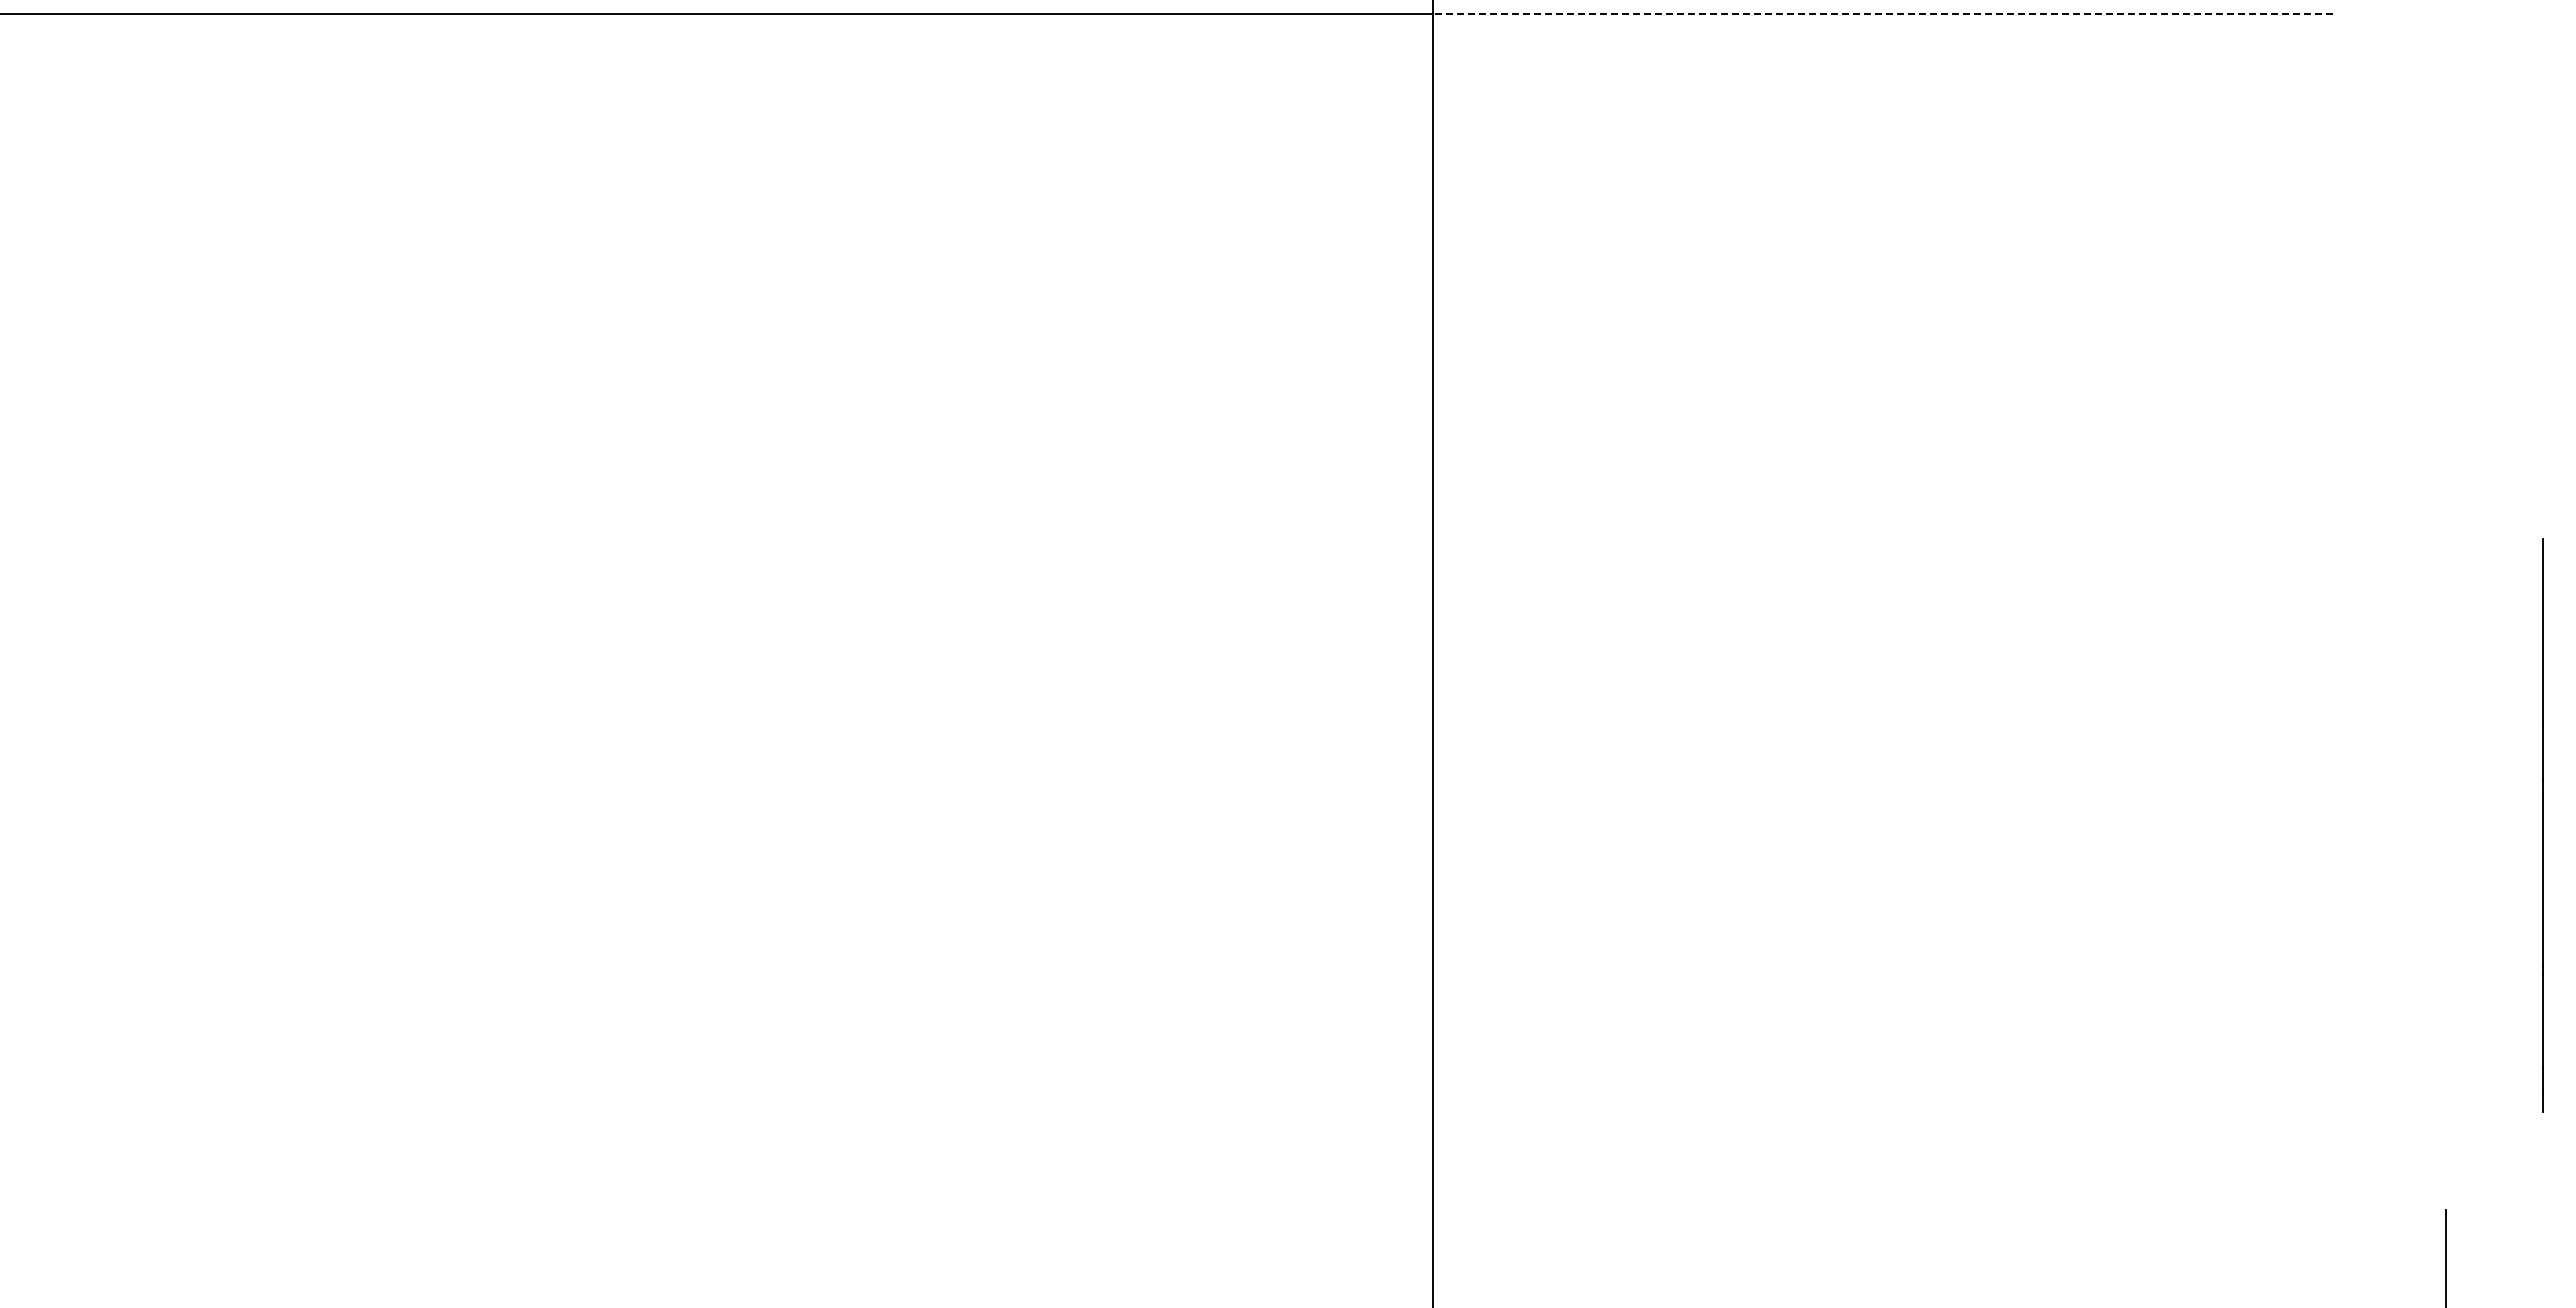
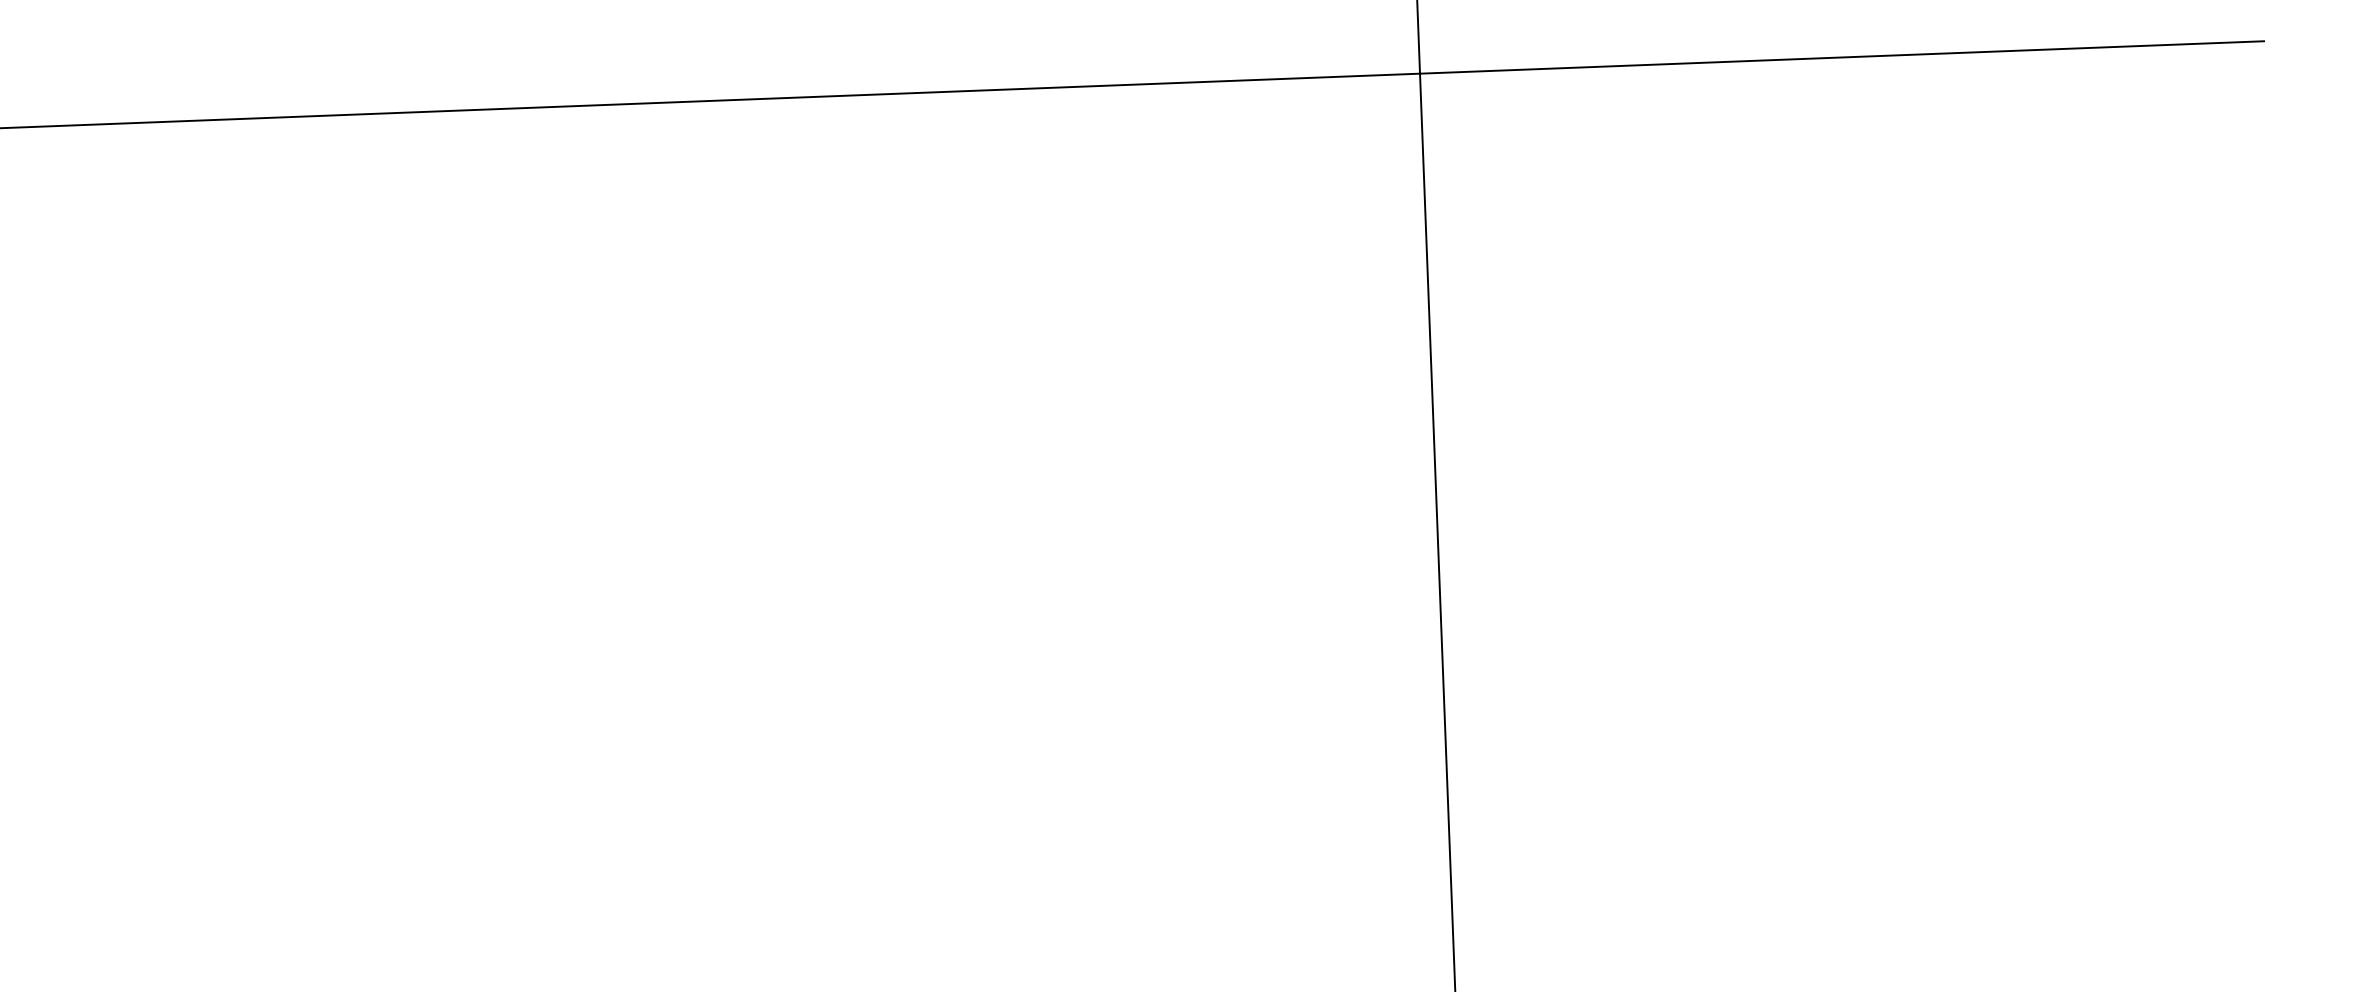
line: (1882, 14) -> (1841, 57), dashed -> solid

